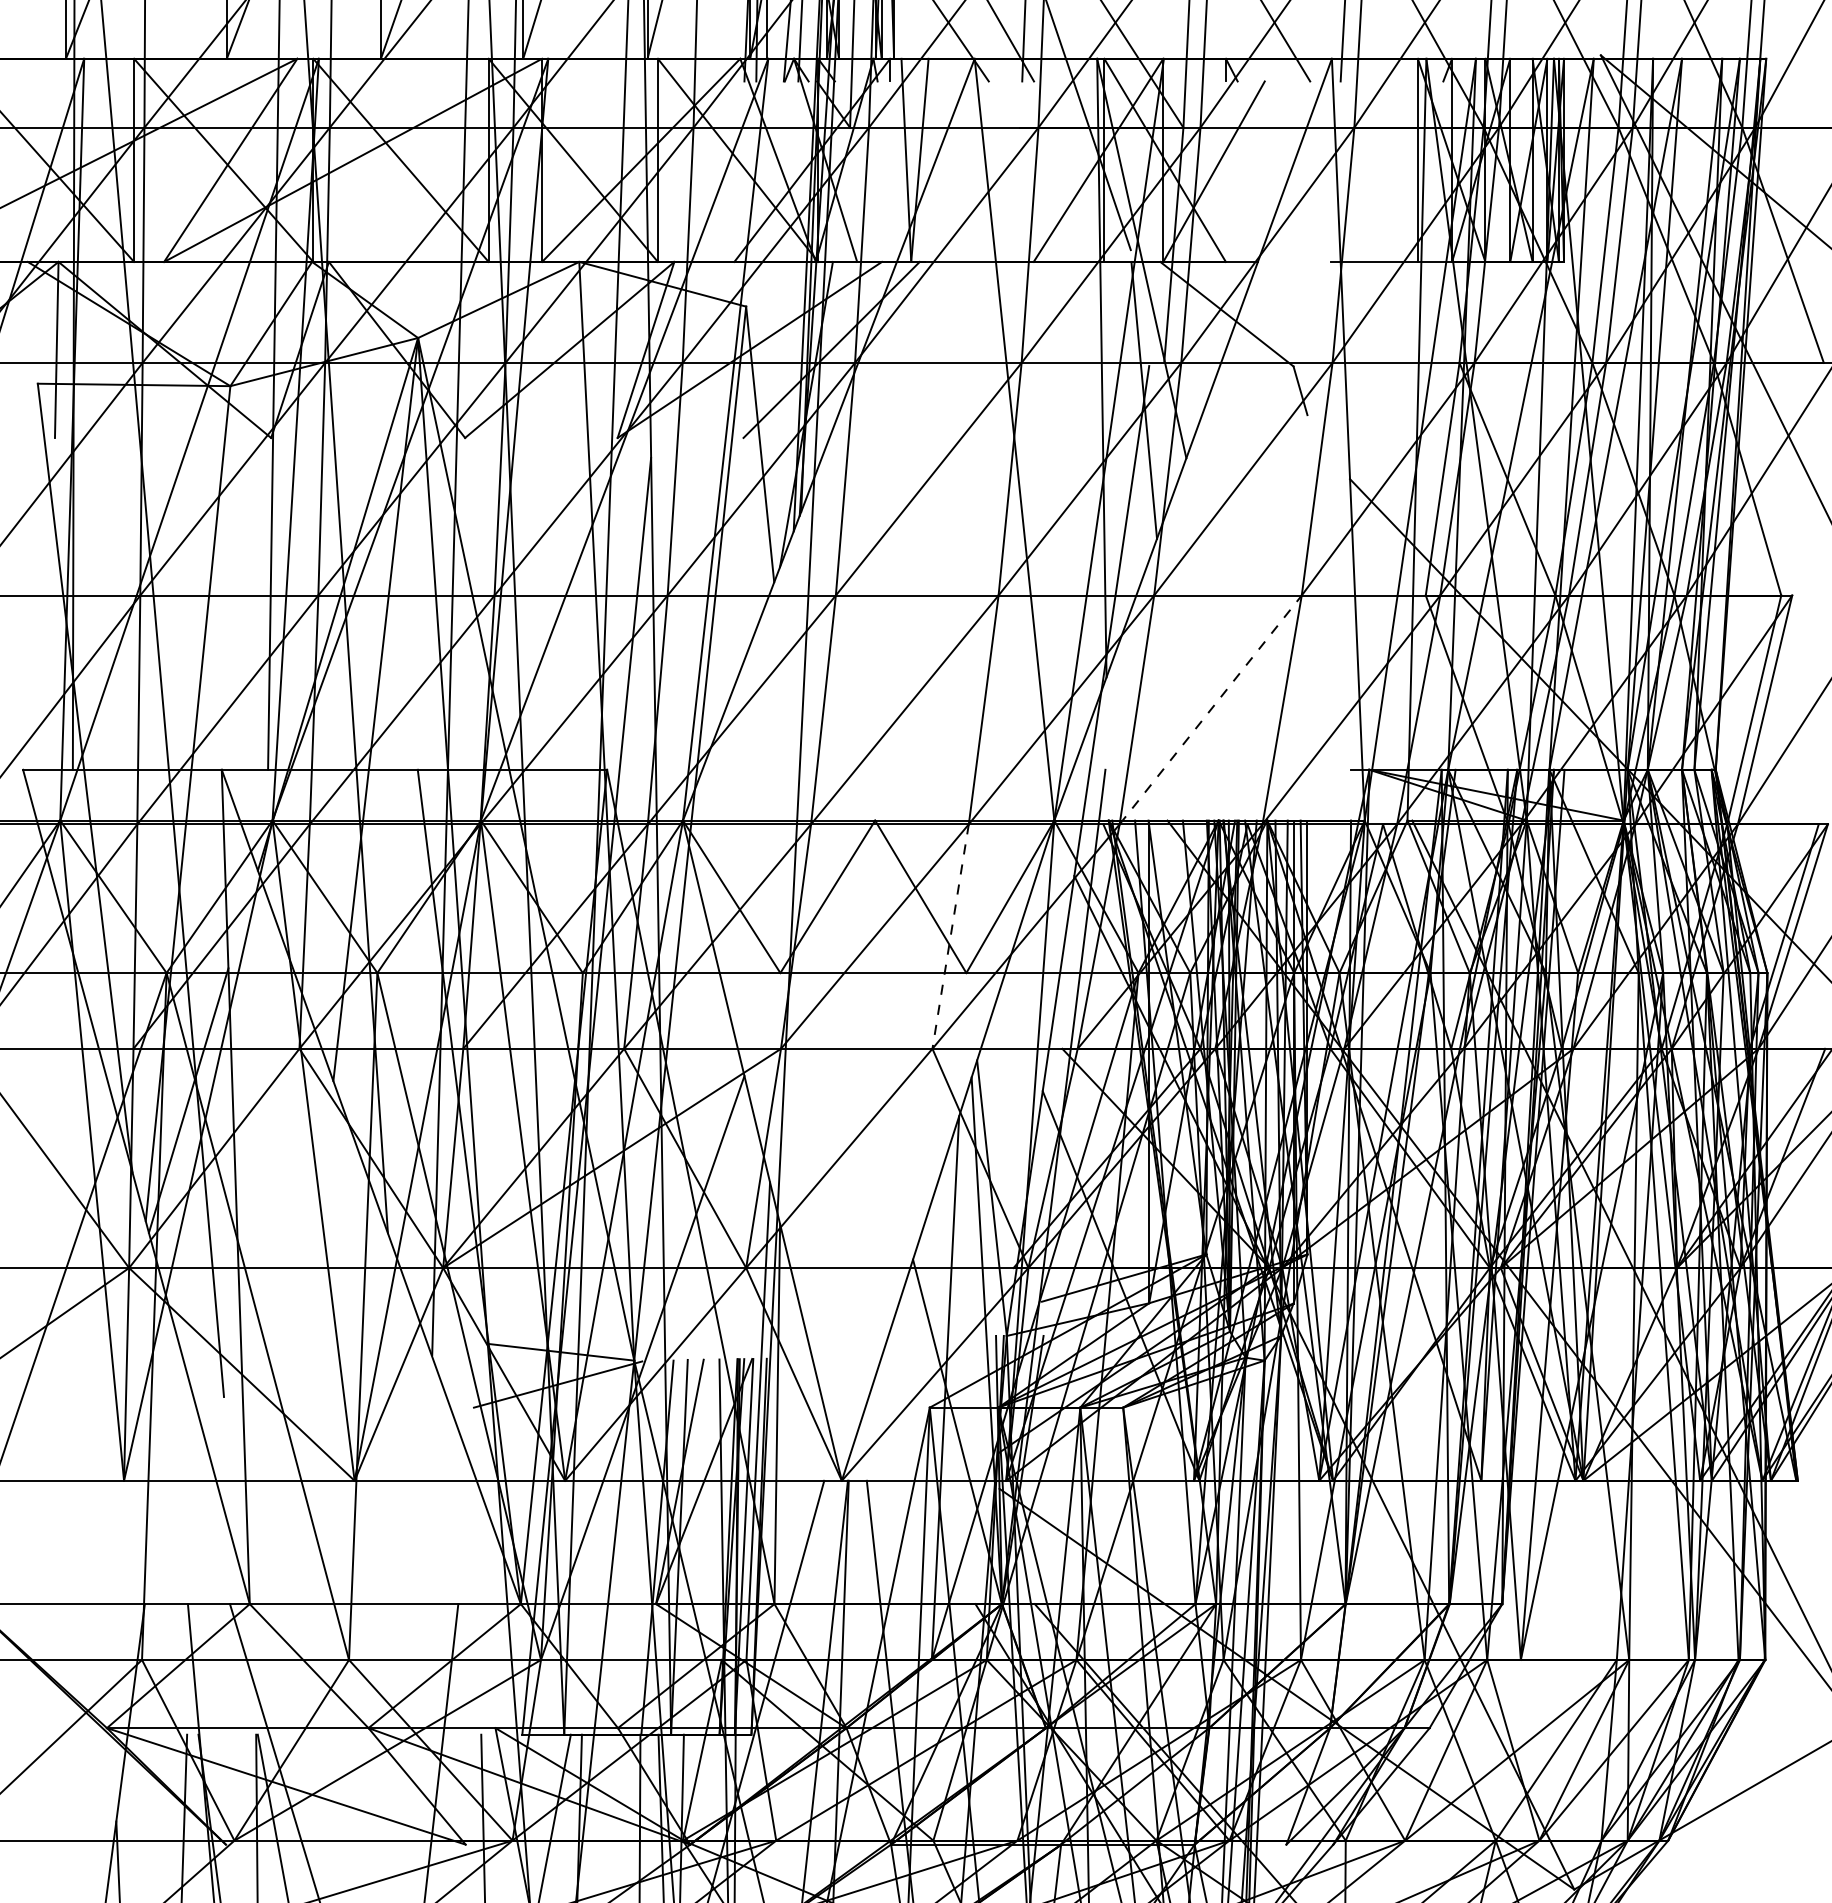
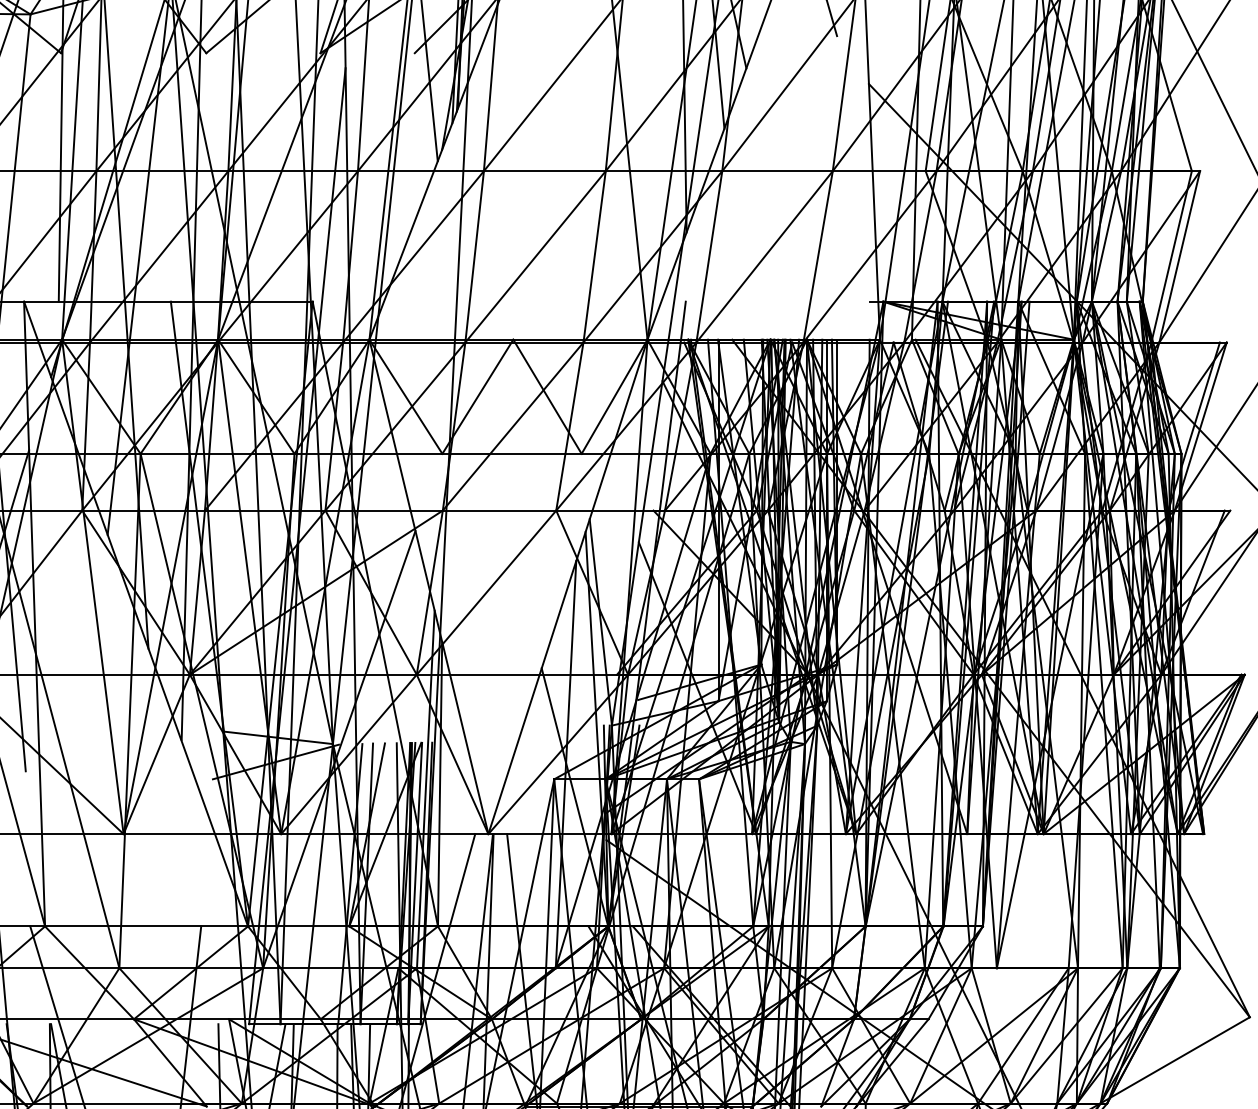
line: (1211, 709) -> (765, 256), dashed -> solid
line: (950, 936) -> (569, 426), dashed -> solid

